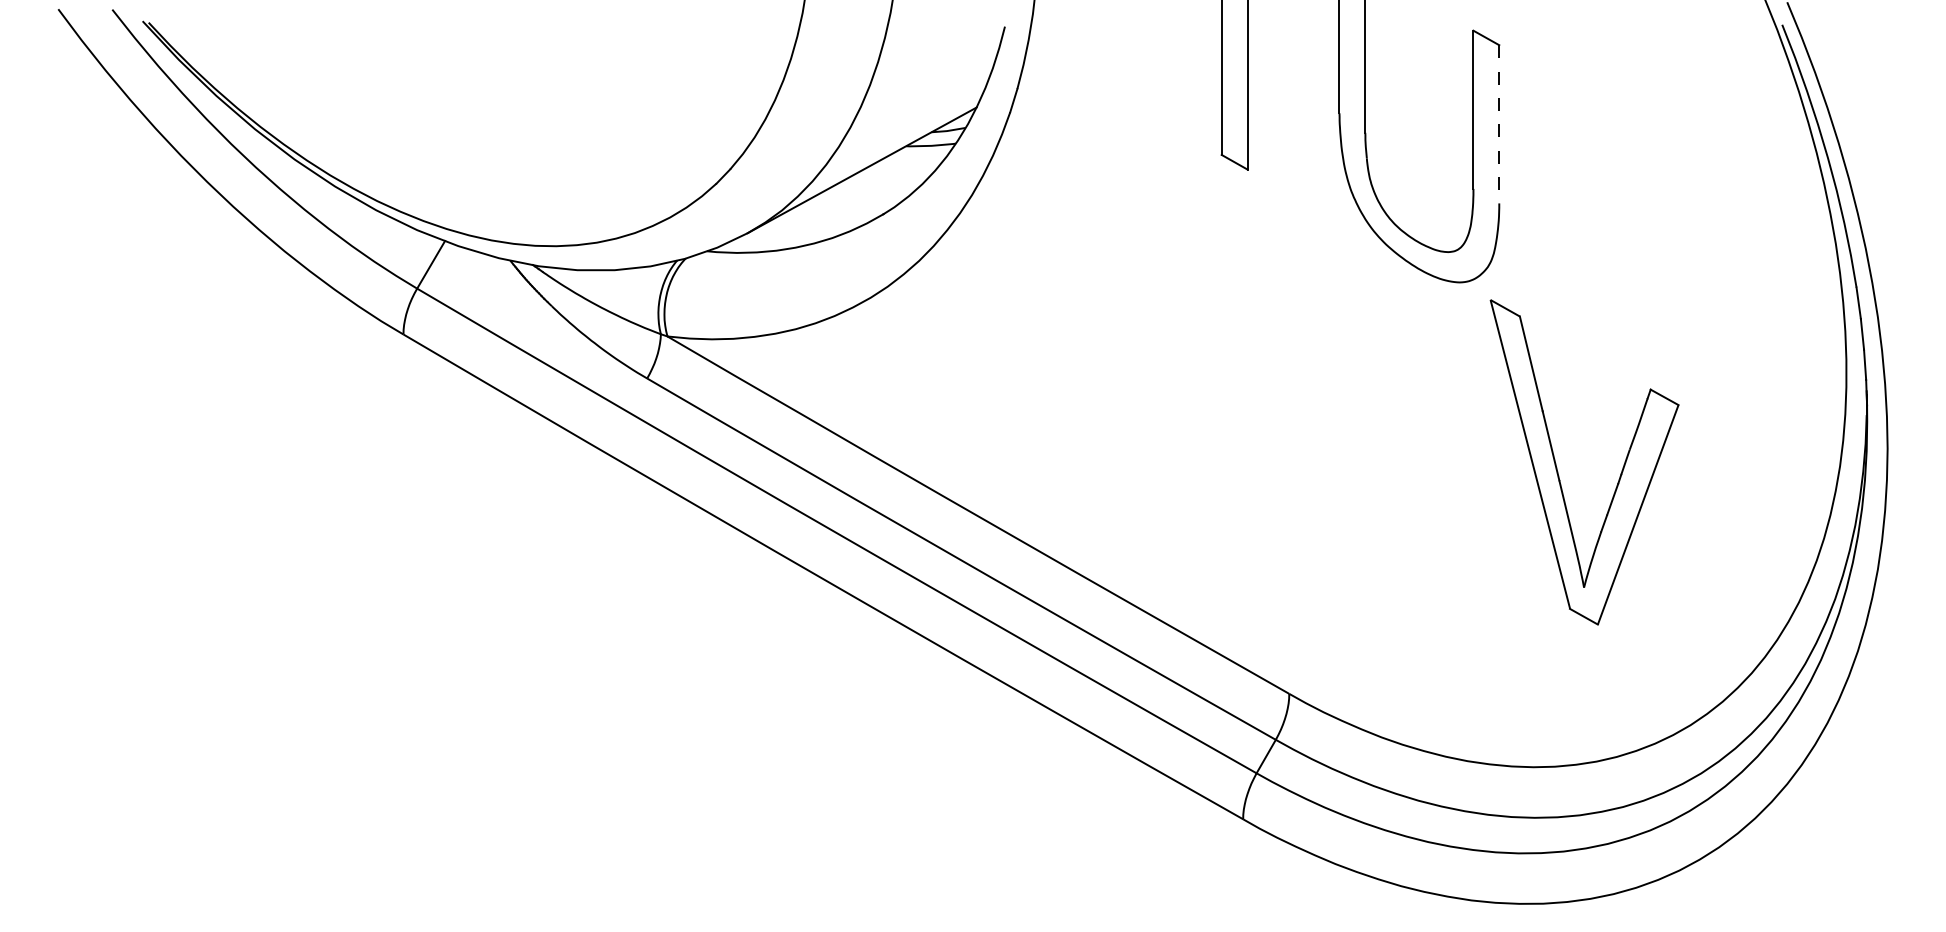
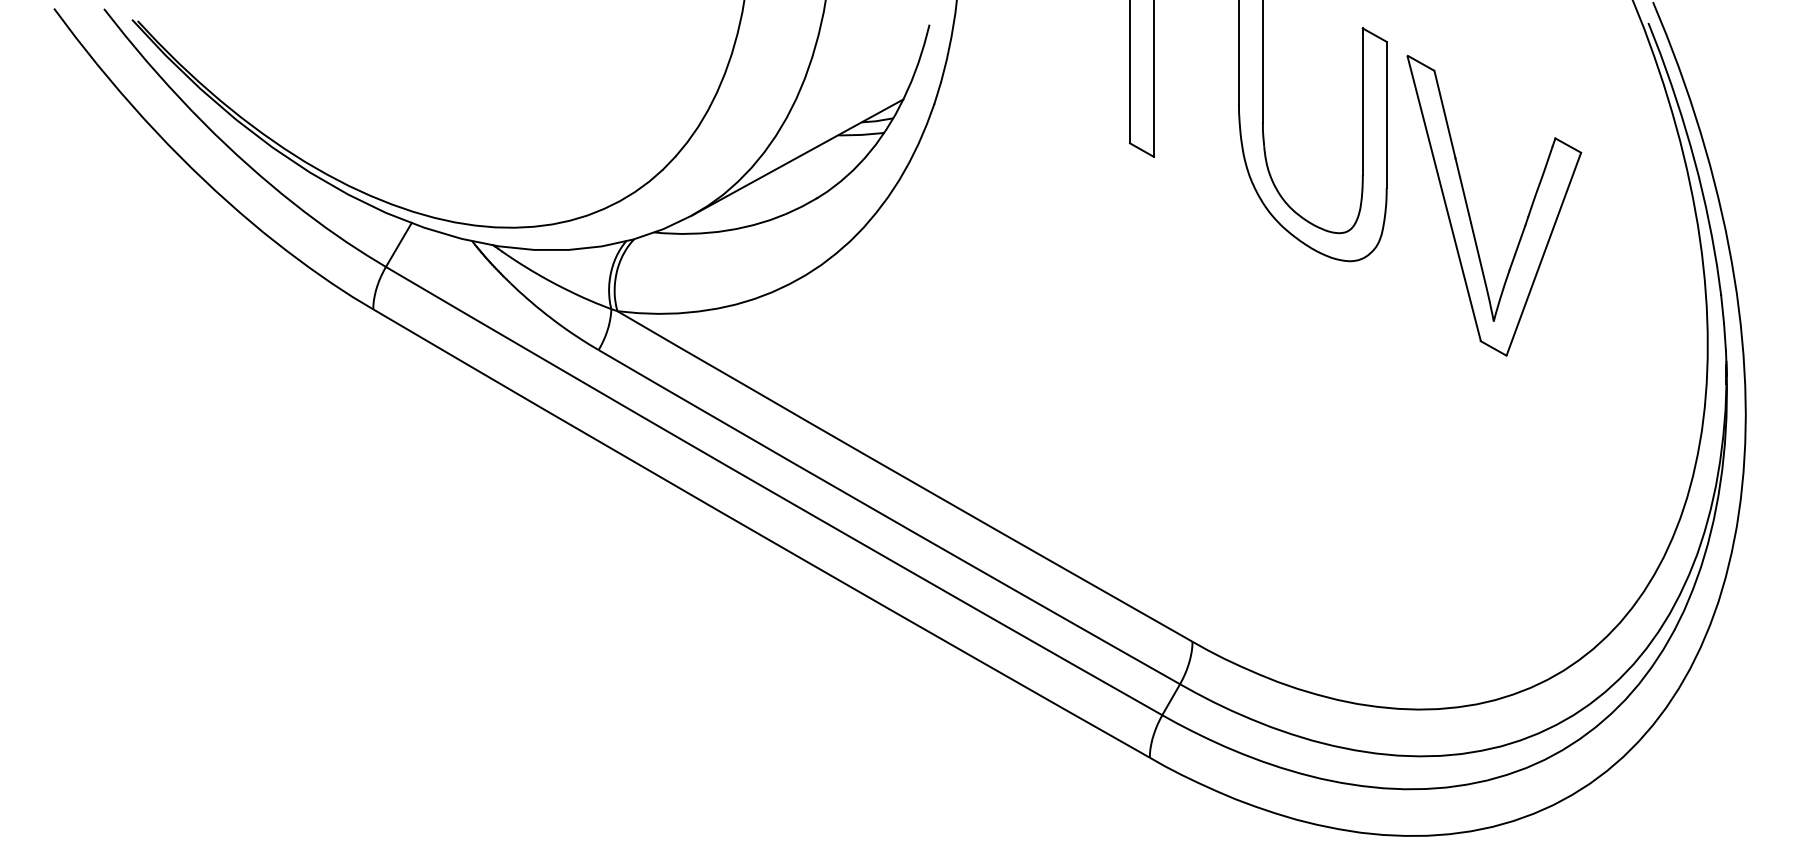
line: (1499, 124) -> (1386, 115), dashed -> solid
part: (1557, 467) -> (1469, 210), moved

